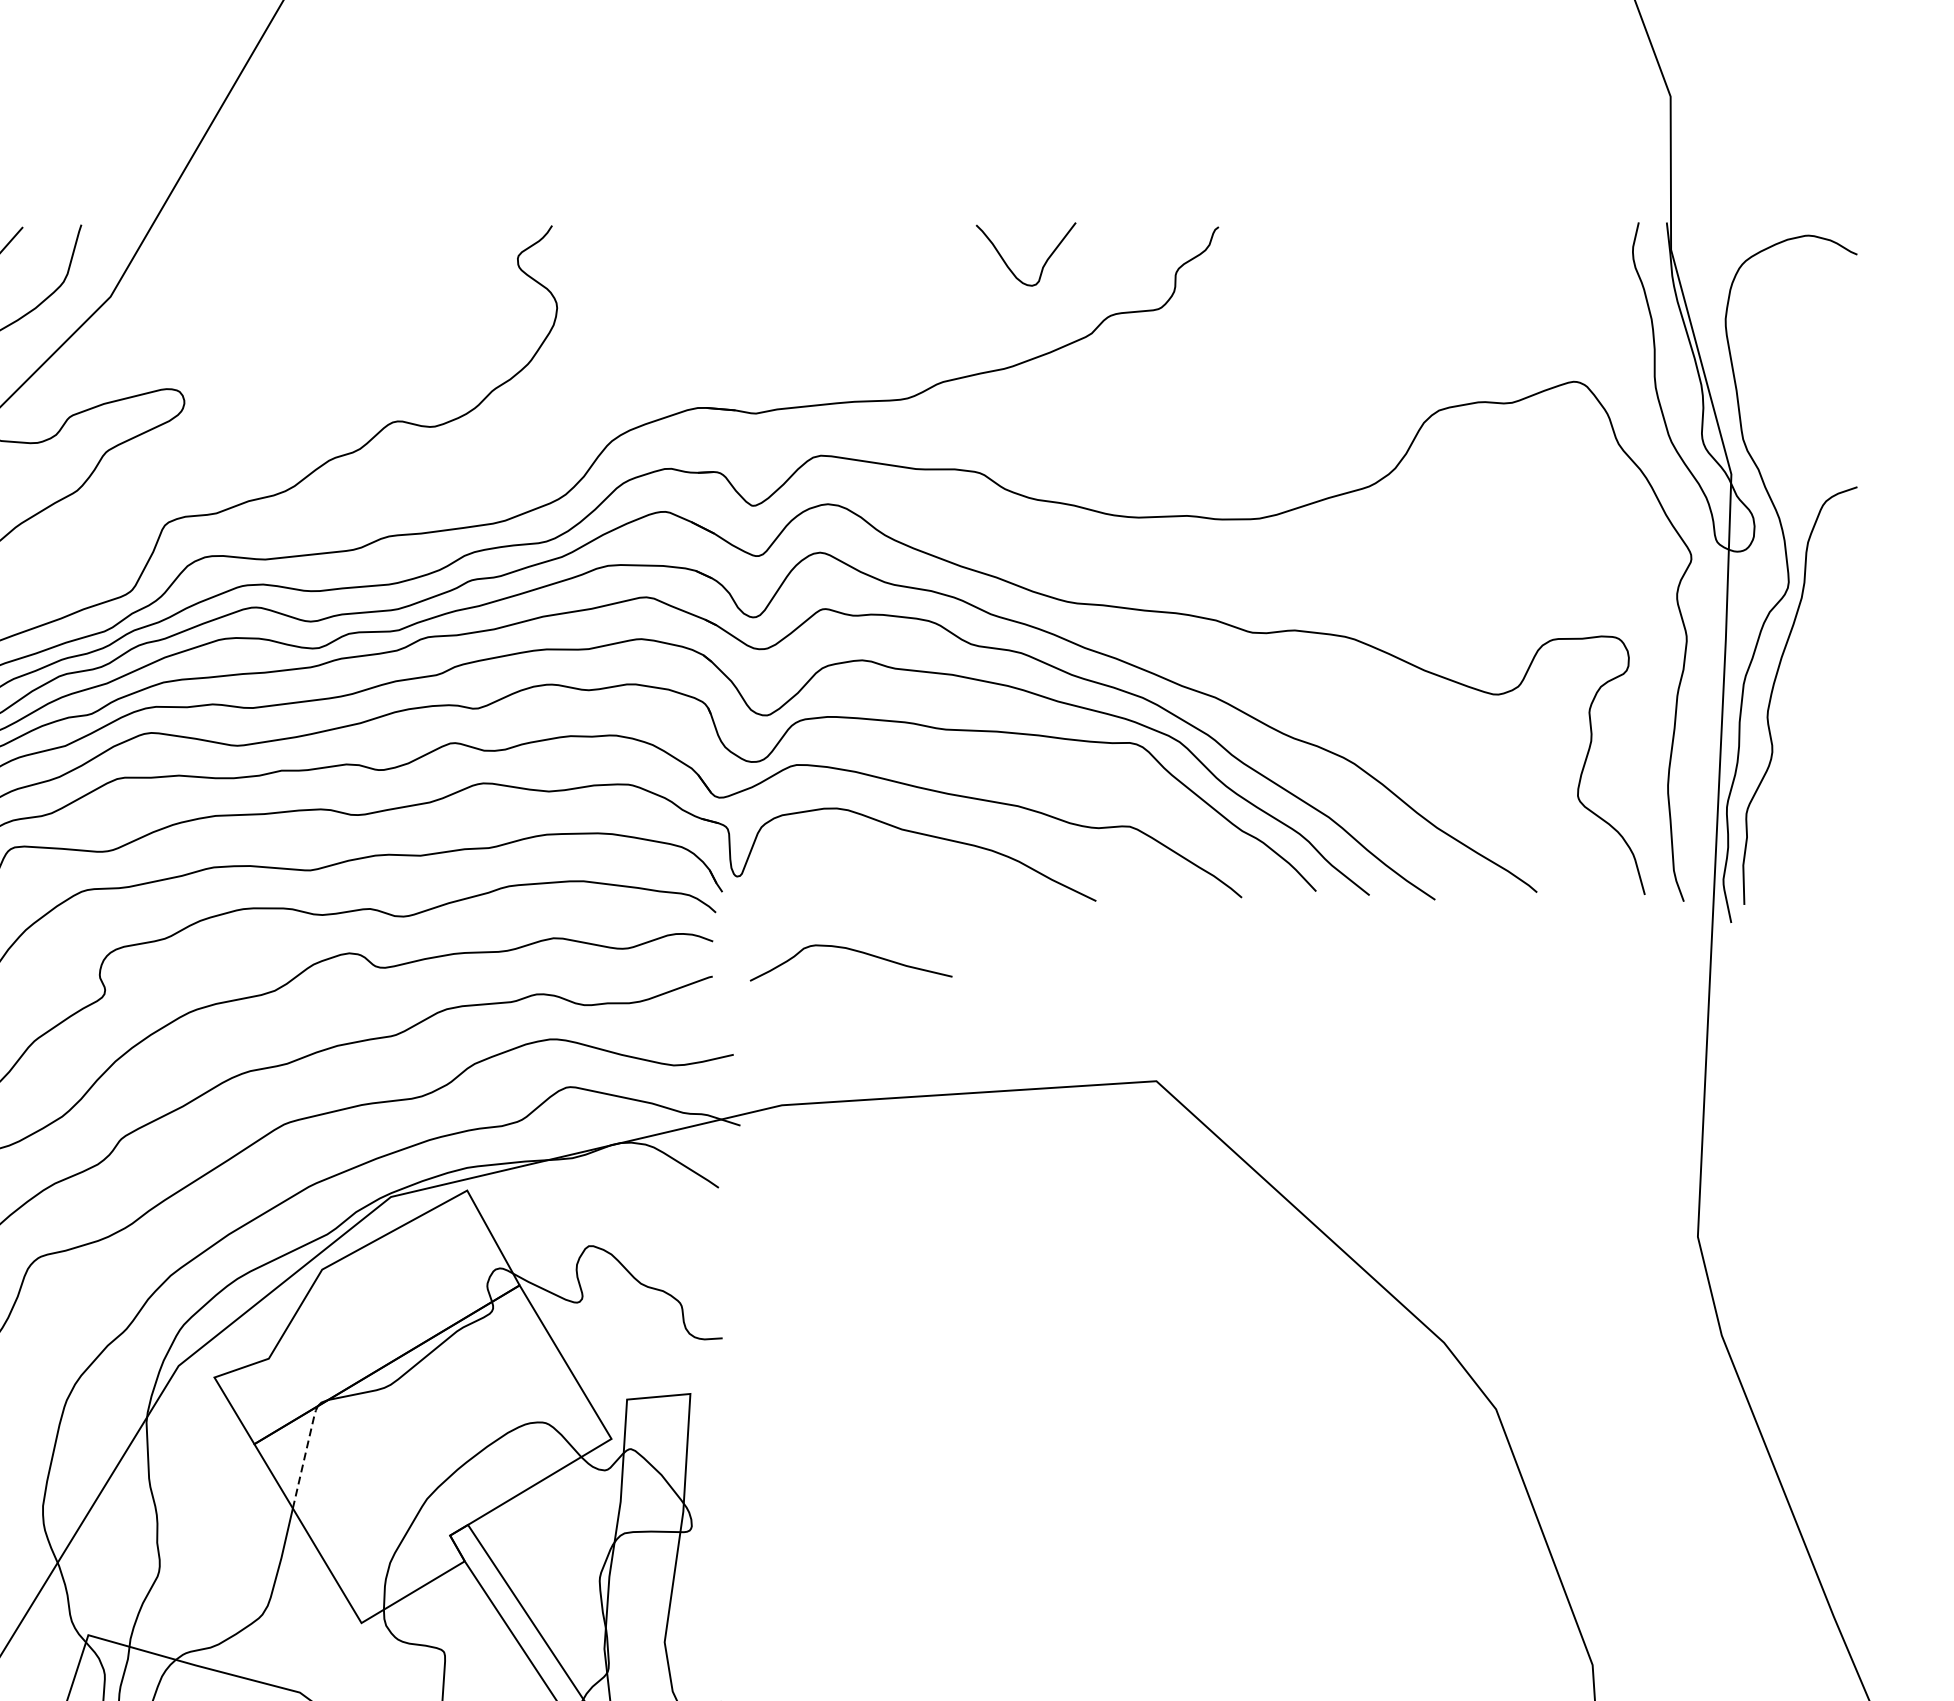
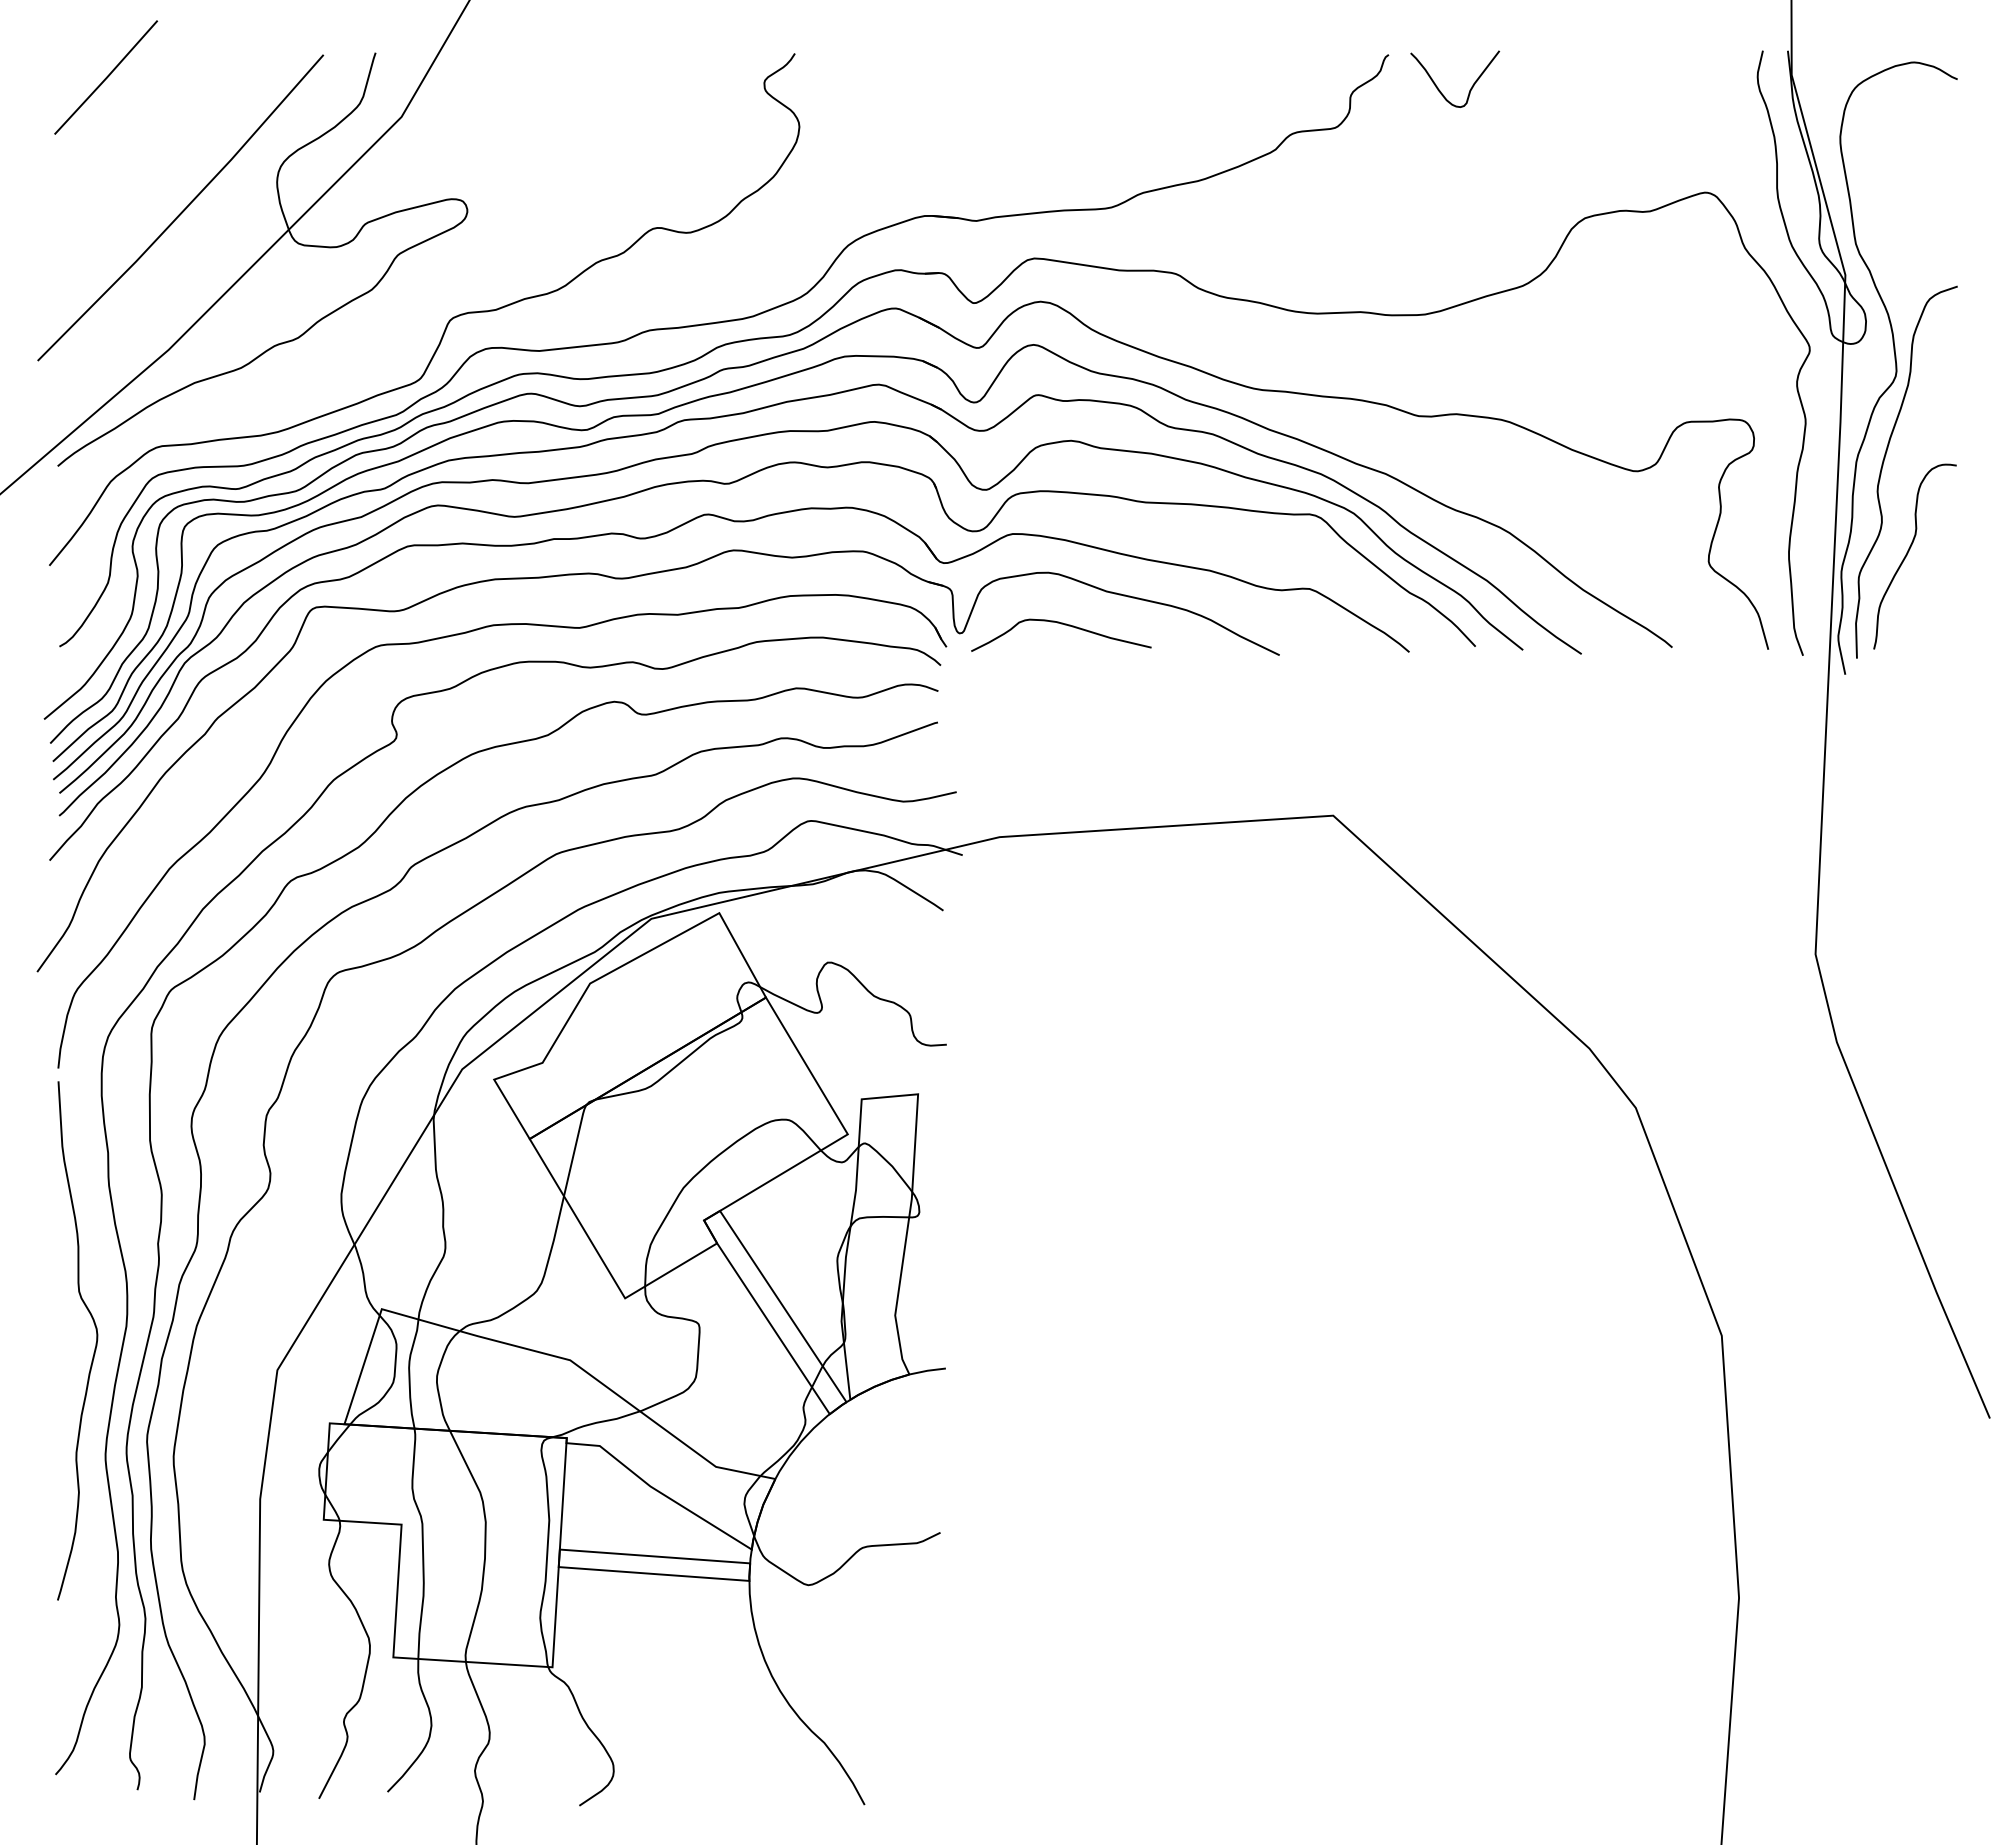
curve: (1044, 262) -> (1471, 86), moved
curve: (1802, 786) -> (1908, 553), added
curve: (854, 951) -> (1064, 625), moved
line: (305, 1454) -> (575, 1148), dashed -> solid

